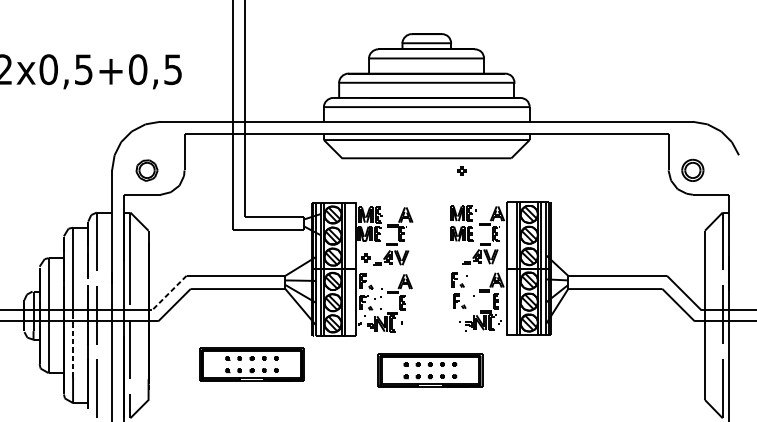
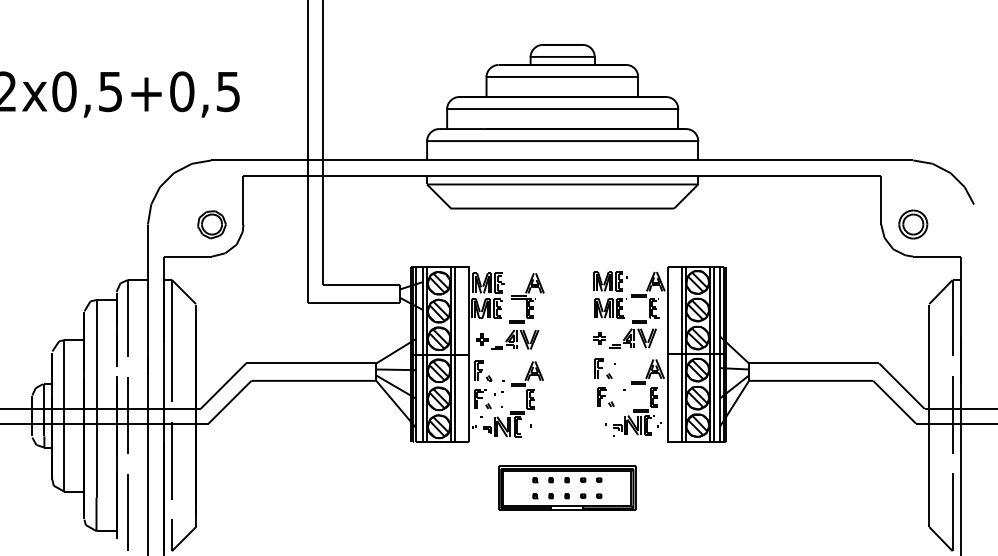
part: (146, 170) -> (211, 224), moved
part: (461, 170) -> (599, 338), moved
line: (169, 293) -> (223, 386), dashed -> solid
line: (73, 346) -> (96, 456), dashed -> solid
part: (252, 363) -> (332, 479), removed

